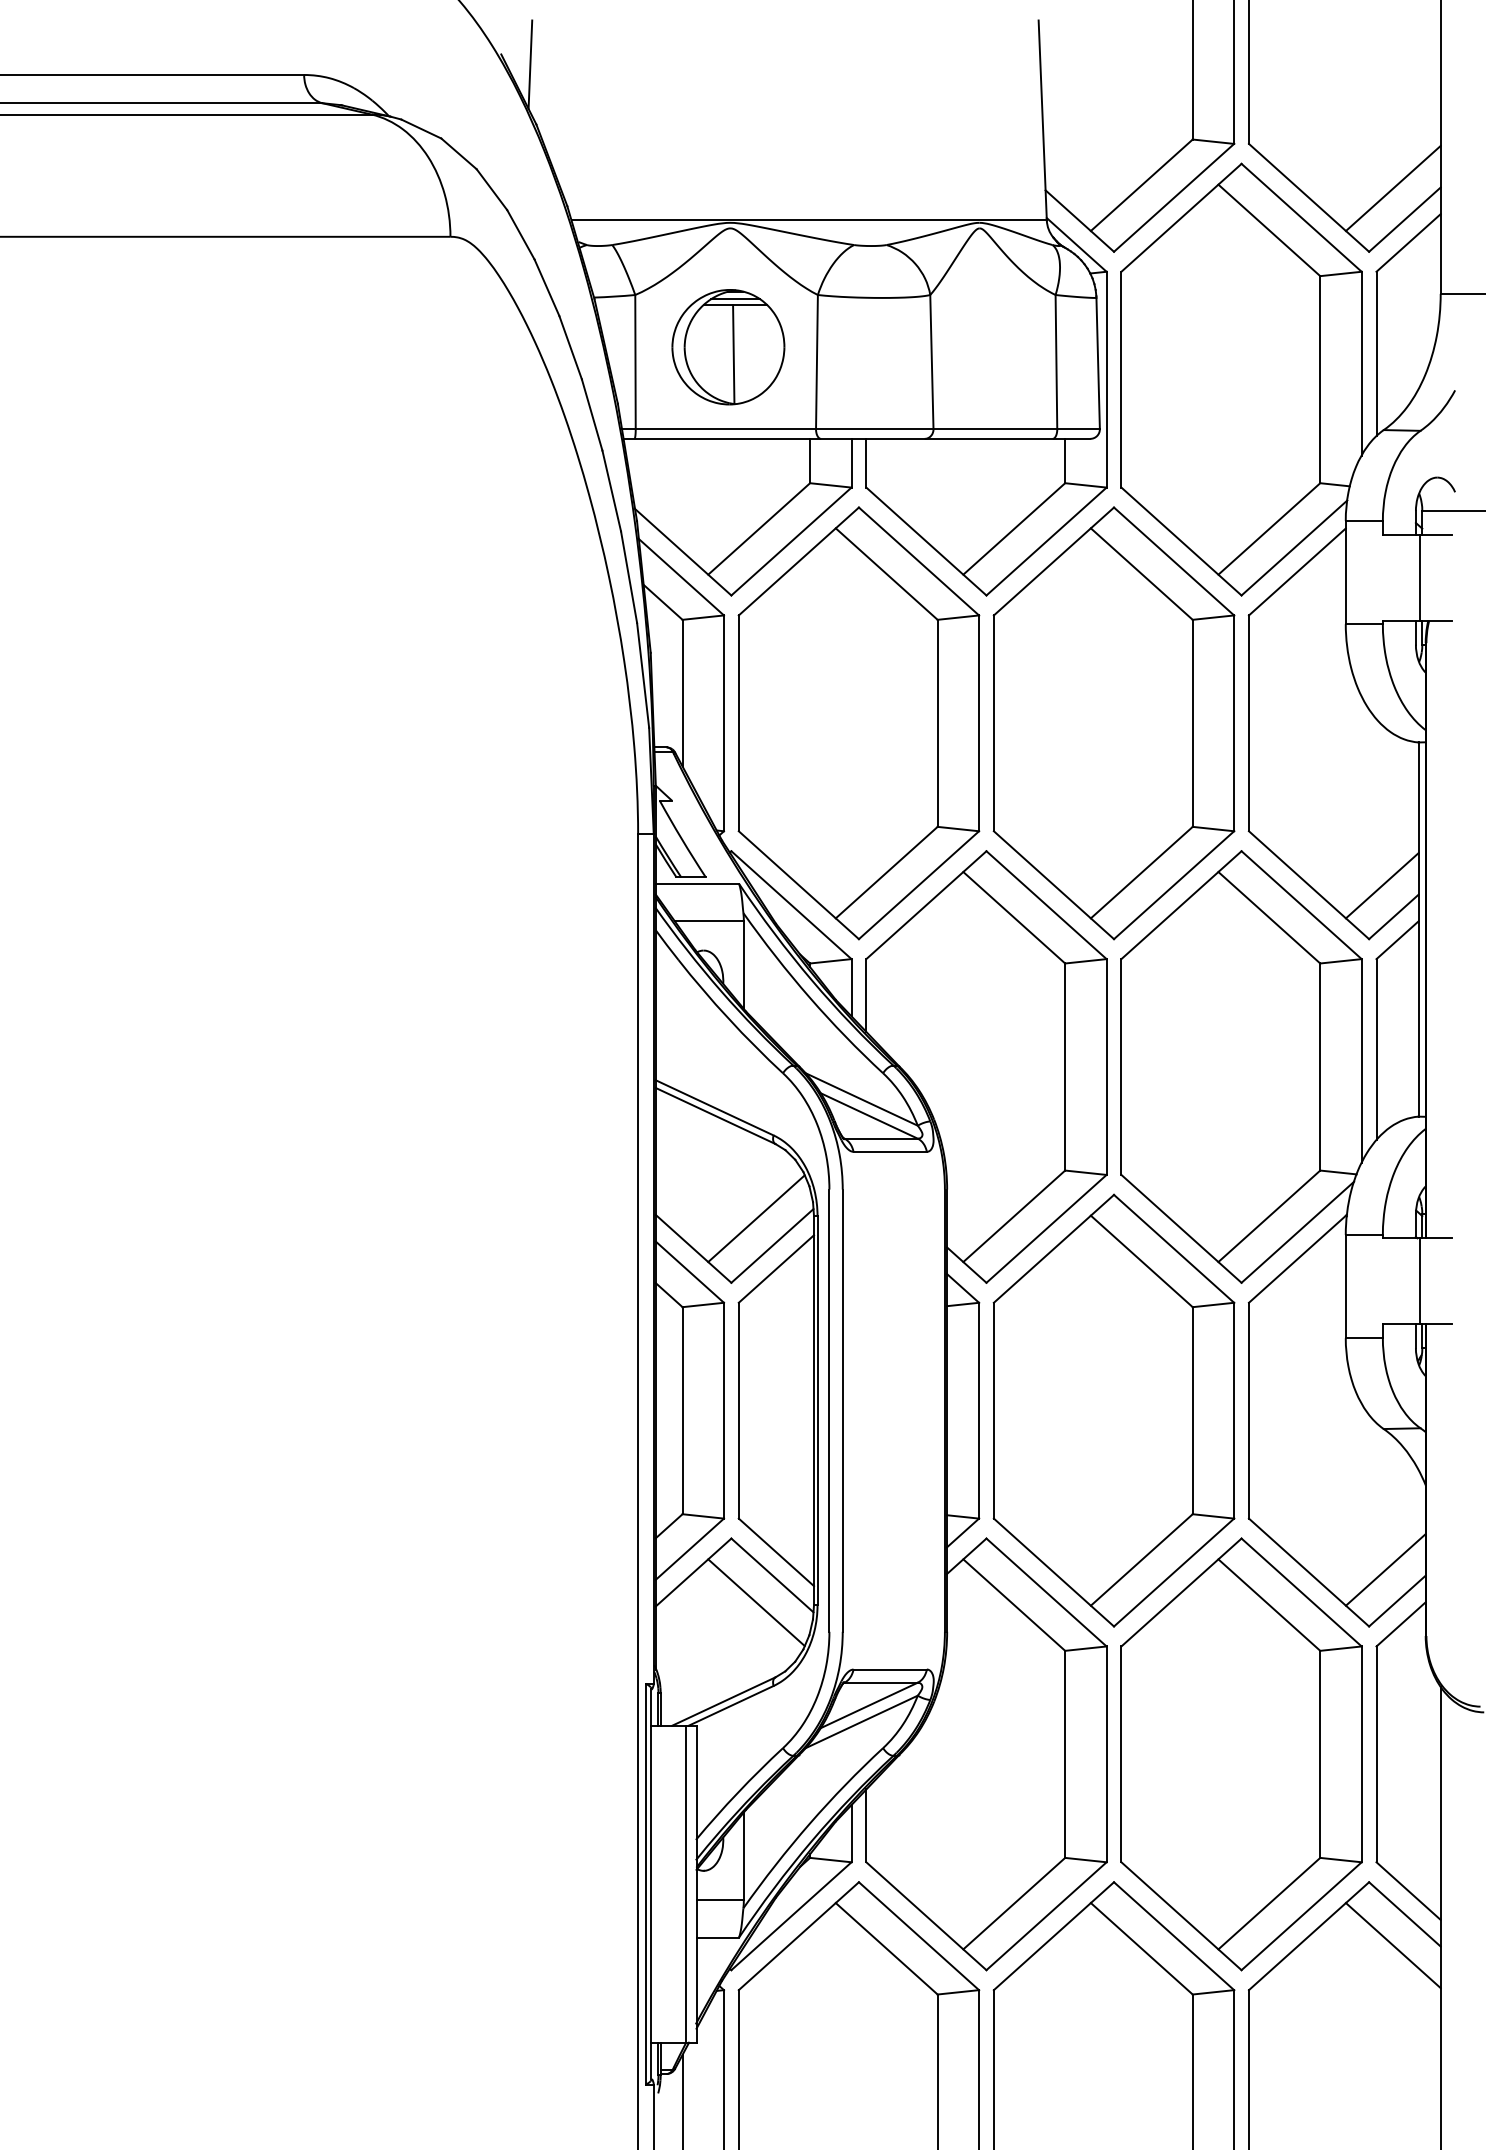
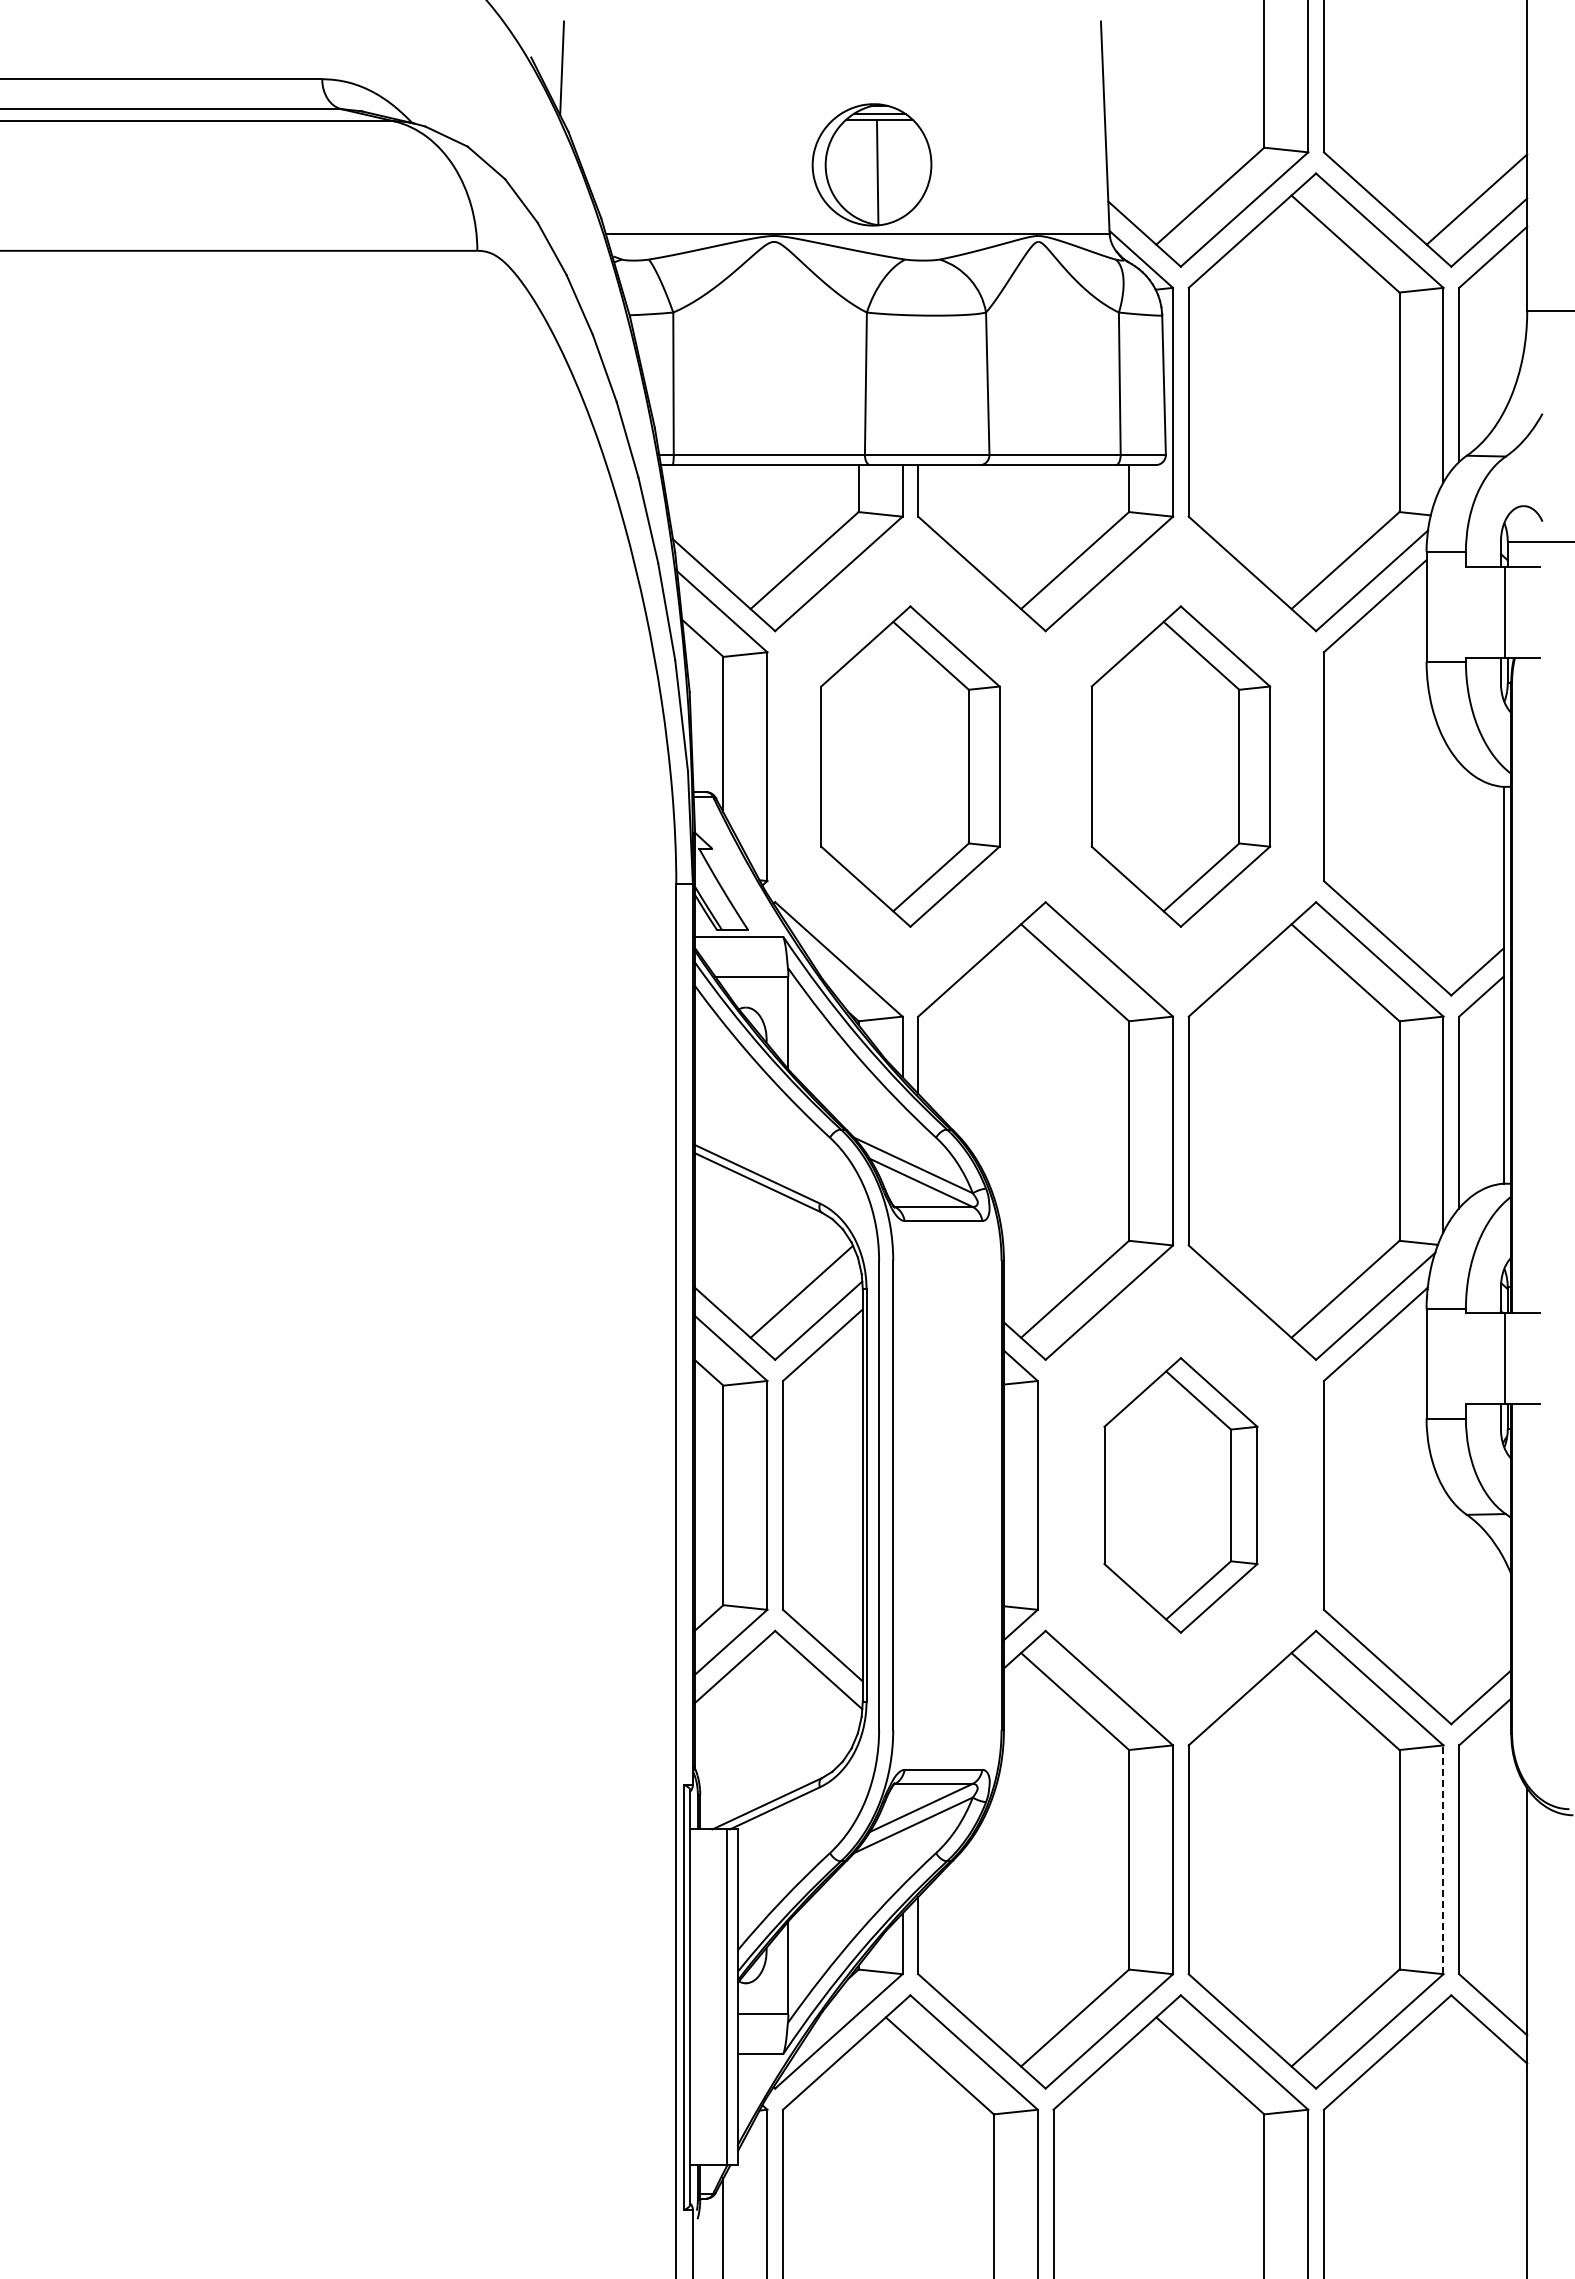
part: (727, 346) -> (871, 164), moved
part: (859, 723) -> (910, 766), size x0.7
part: (1113, 723) -> (1180, 766), size x0.7
line: (1381, 885) -> (1464, 938), removed
part: (1113, 1410) -> (1180, 1495), size x0.6
line: (1385, 1570) -> (1468, 1664), removed
line: (756, 1602) -> (801, 1698), removed
line: (1361, 1754) -> (1443, 1859), solid -> dashed
line: (1392, 1945) -> (1476, 2062), removed

